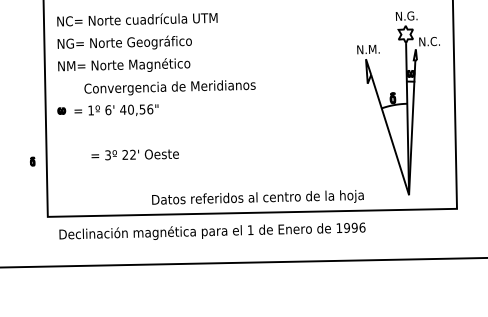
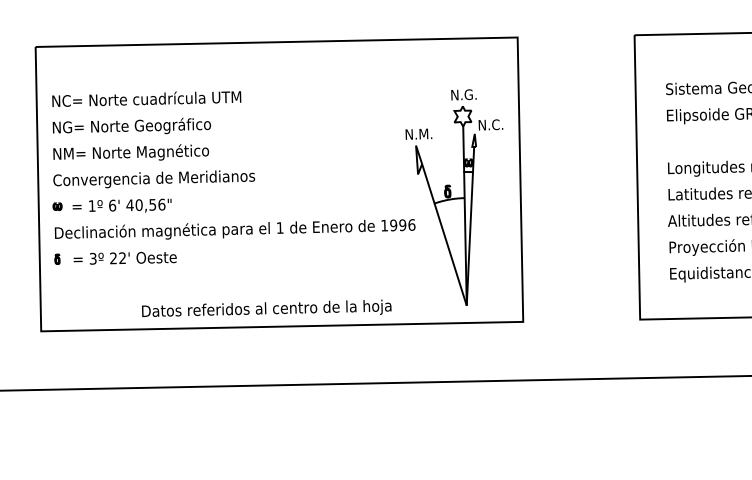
text: (170, 87) -> (154, 179), moved
text: (134, 155) -> (124, 258), moved
part: (32, 160) -> (57, 258), moved
text: (257, 196) -> (266, 307), moved
text: (211, 231) -> (234, 229), moved

